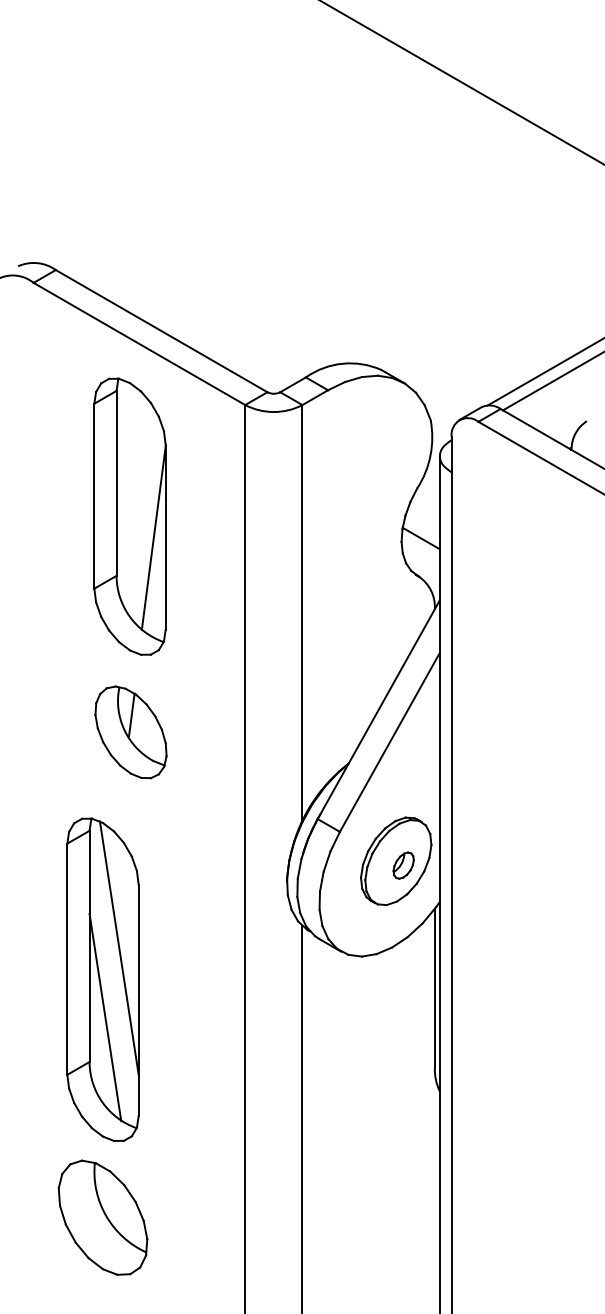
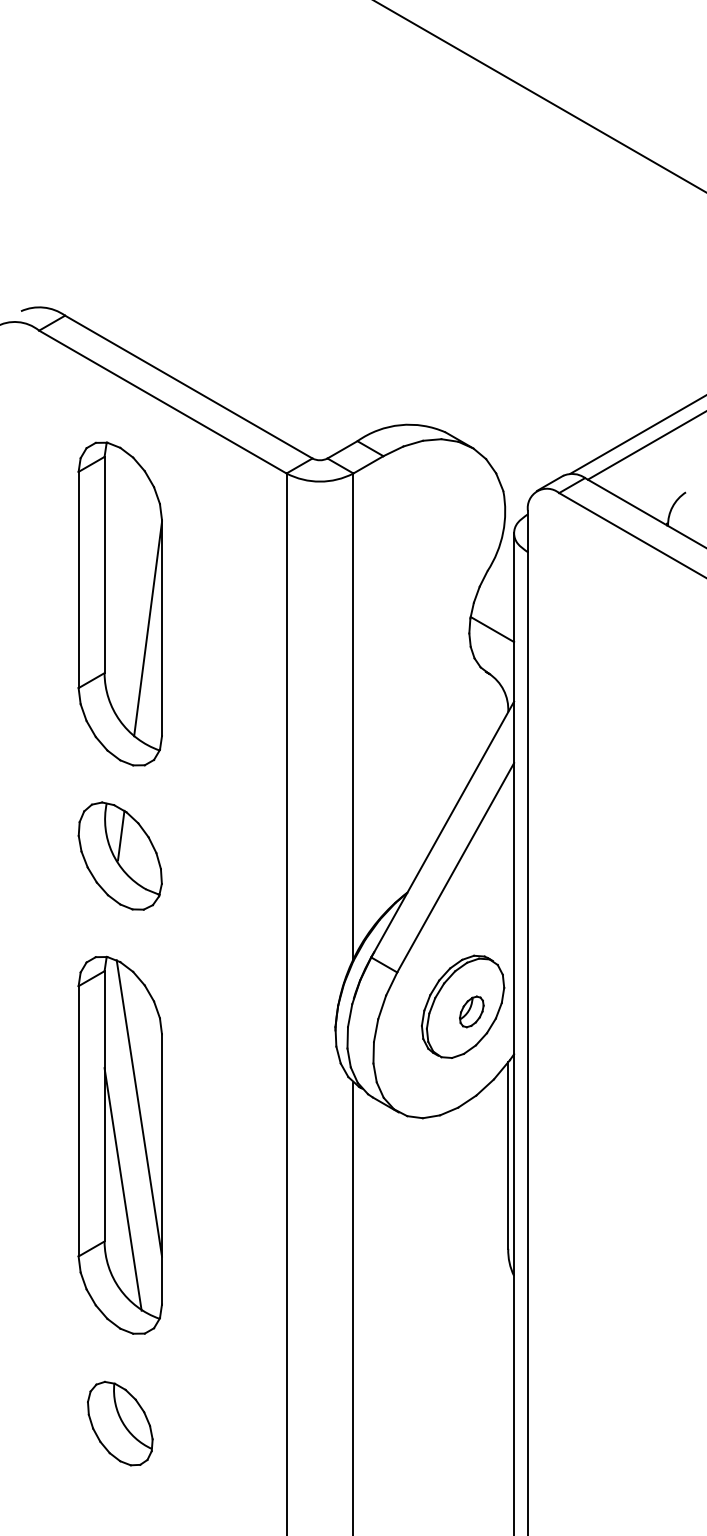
part: (129, 516) -> (119, 603), moved
part: (130, 732) -> (119, 856), moved
part: (102, 1217) -> (119, 1423), size x0.62

